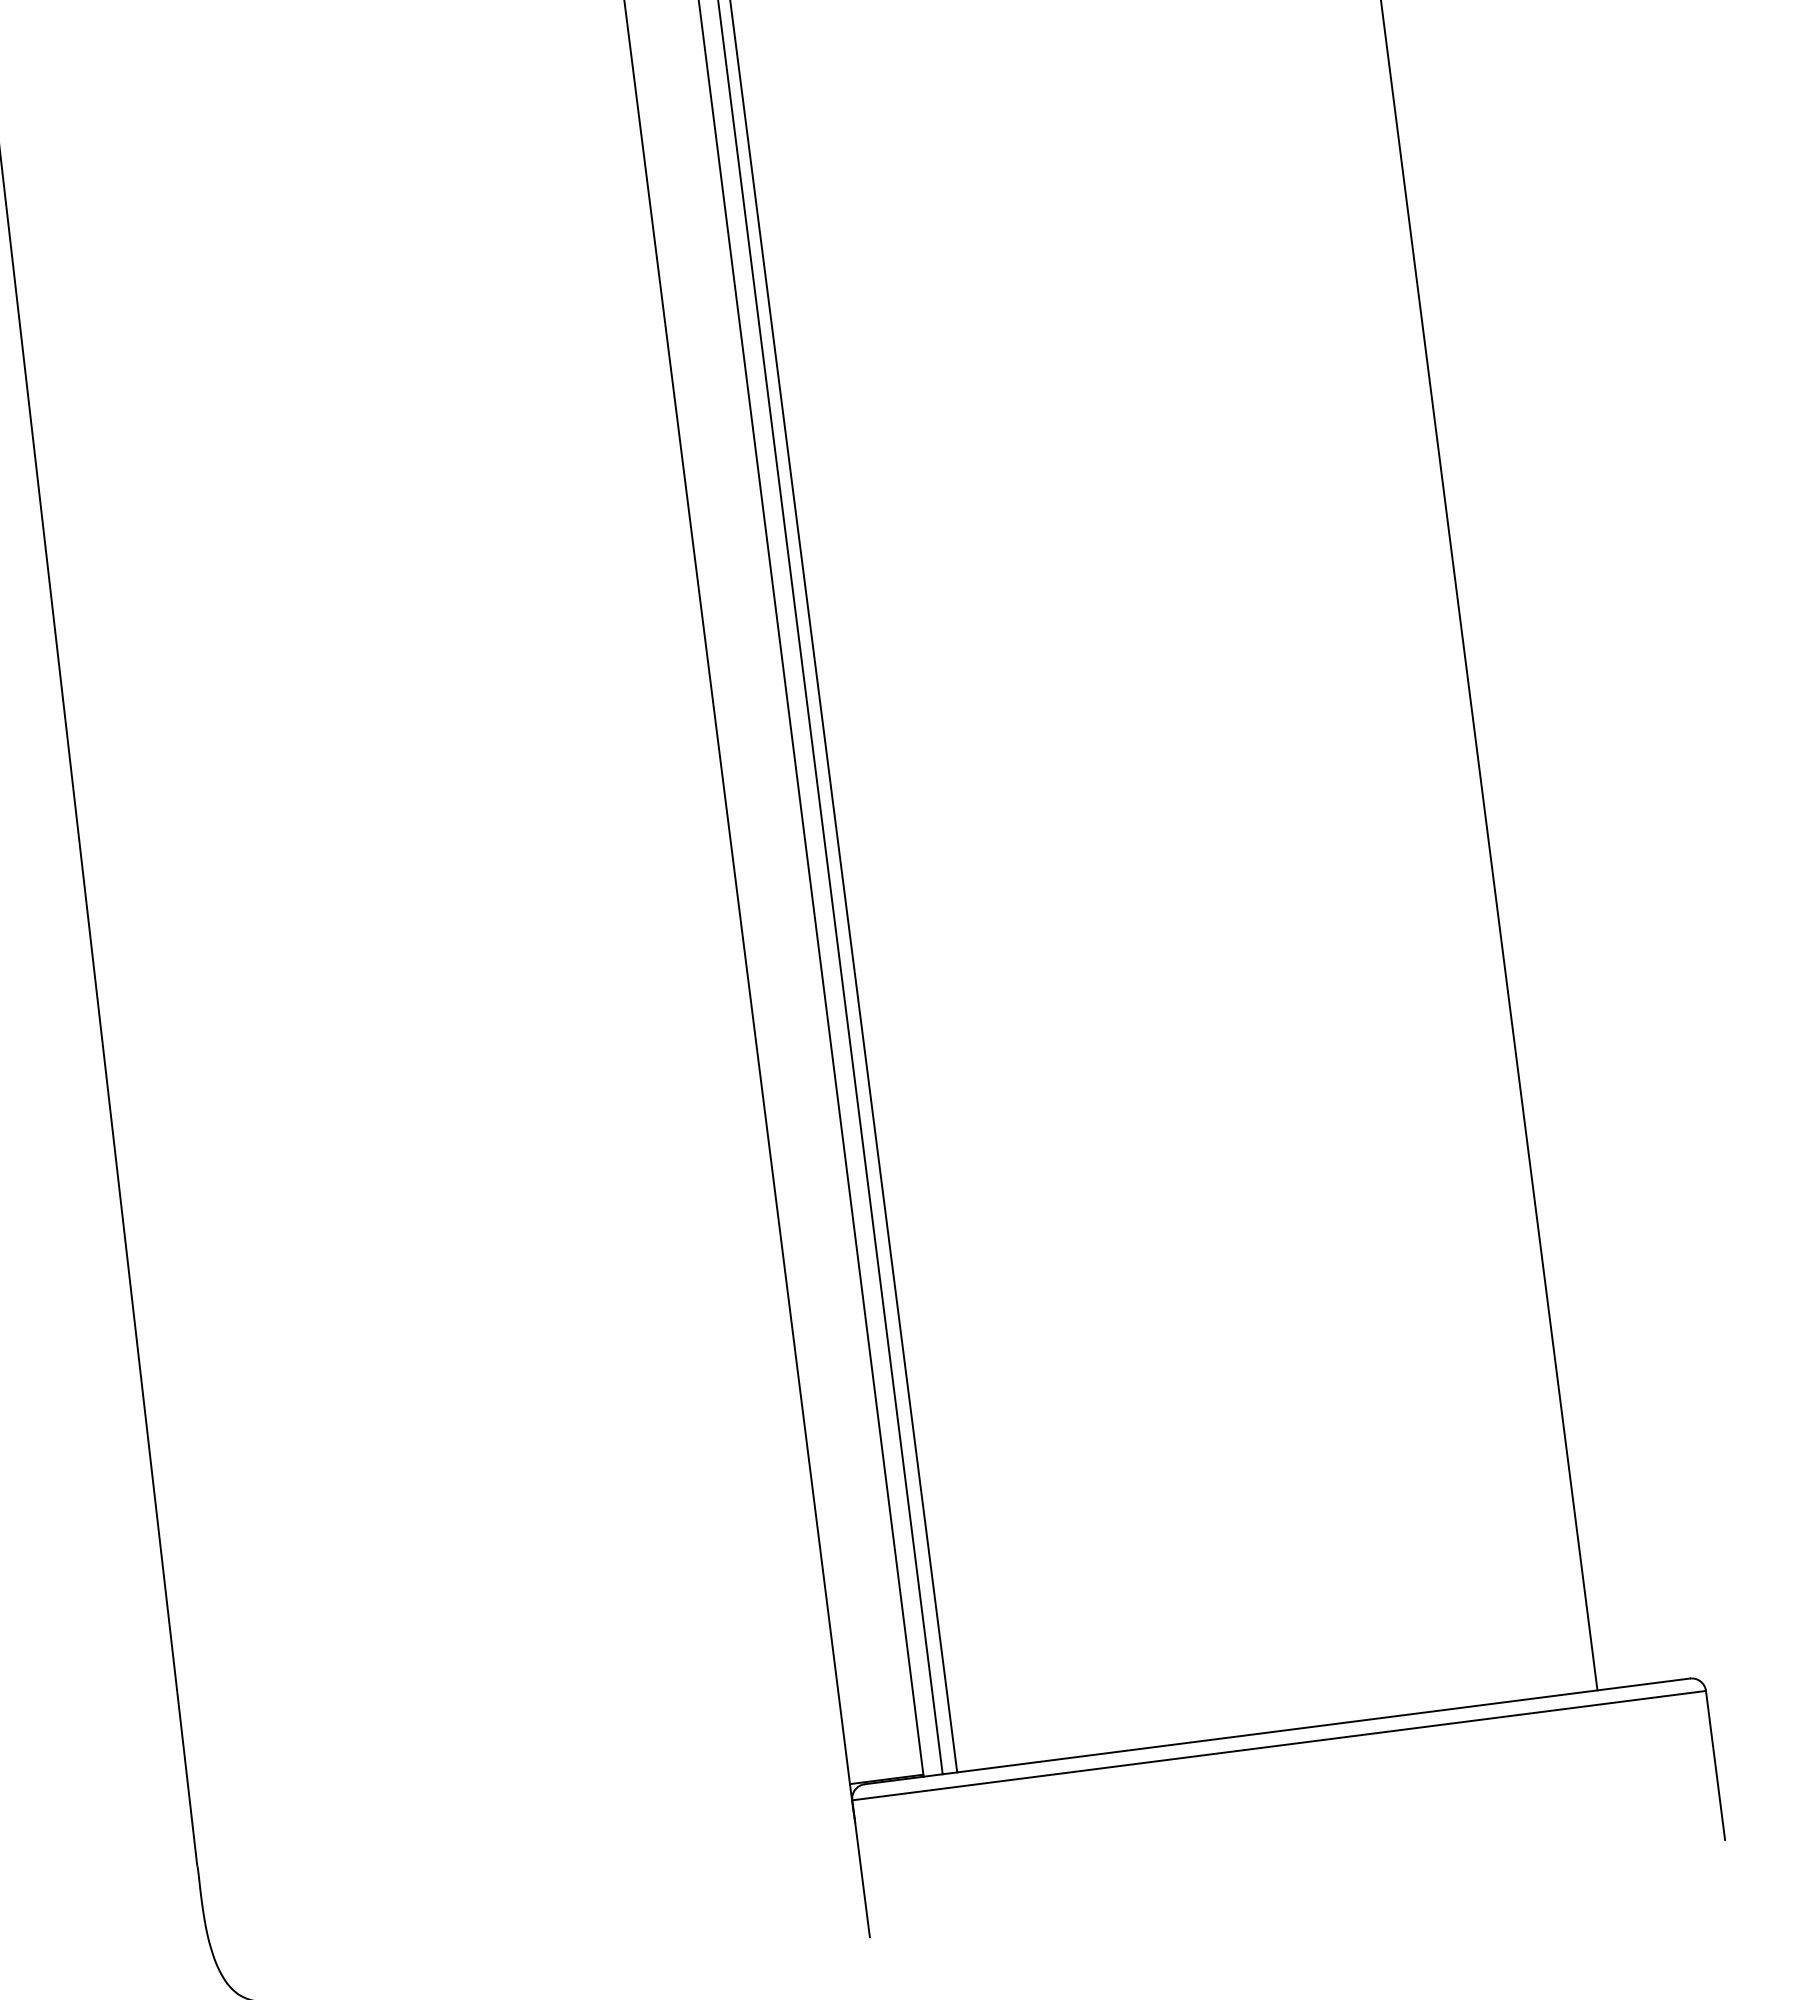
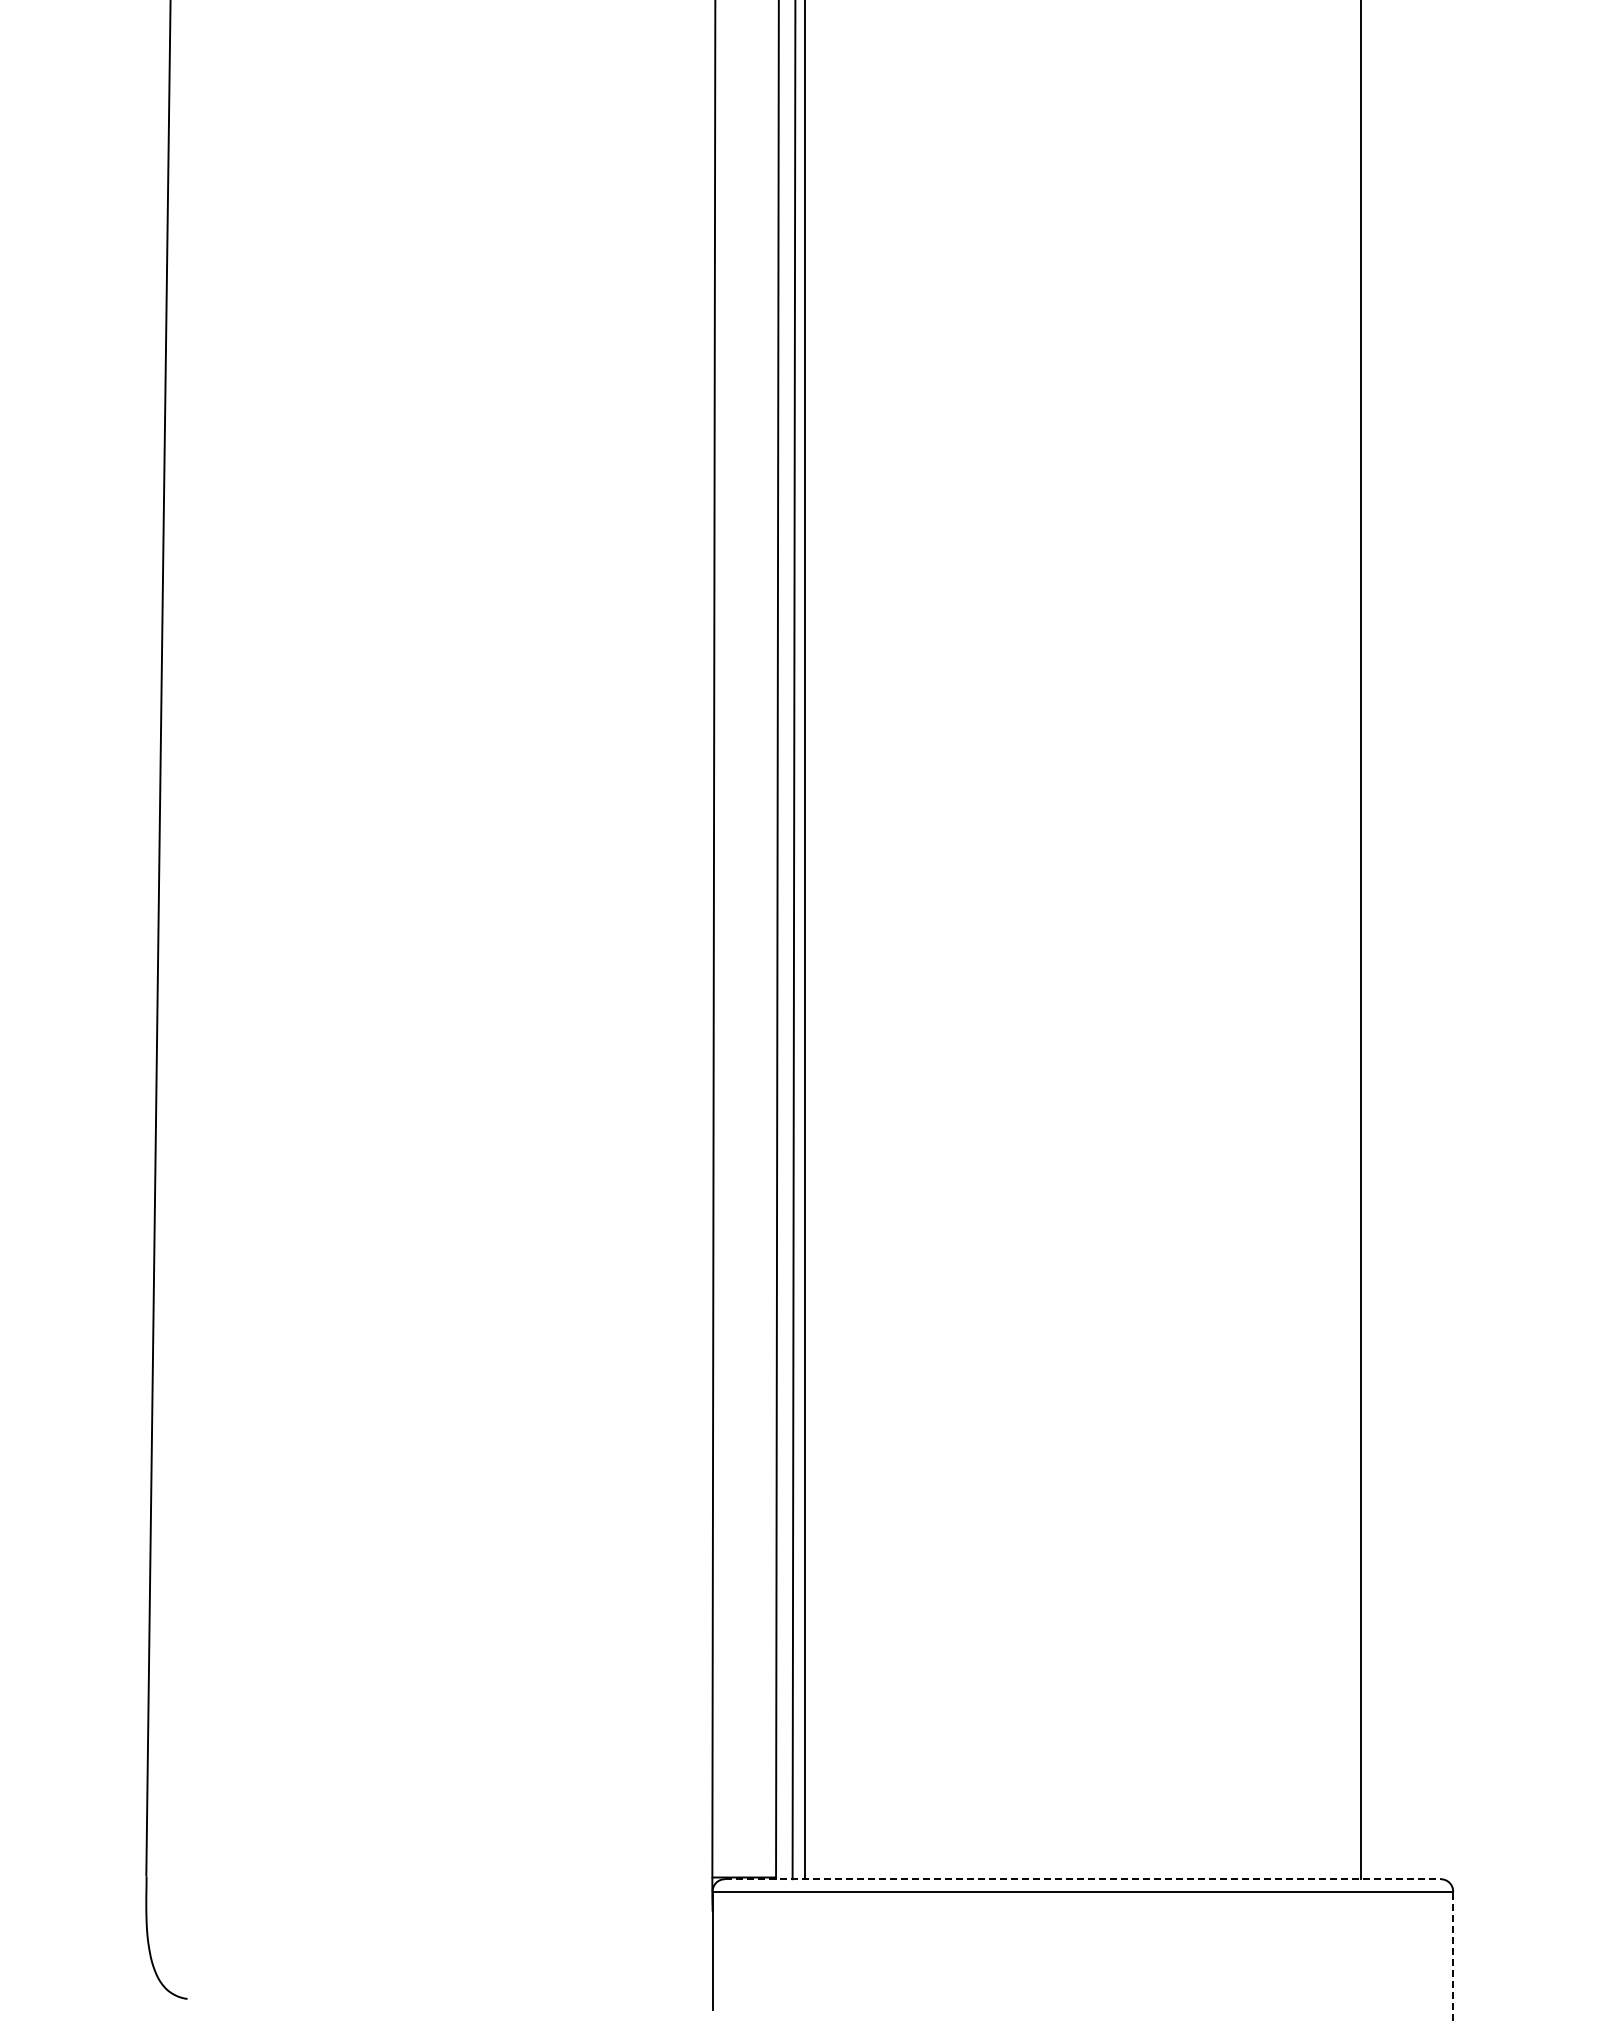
line: (1276, 1731) -> (1082, 1879), solid -> dashed
line: (1715, 1765) -> (1453, 1956), solid -> dashed

